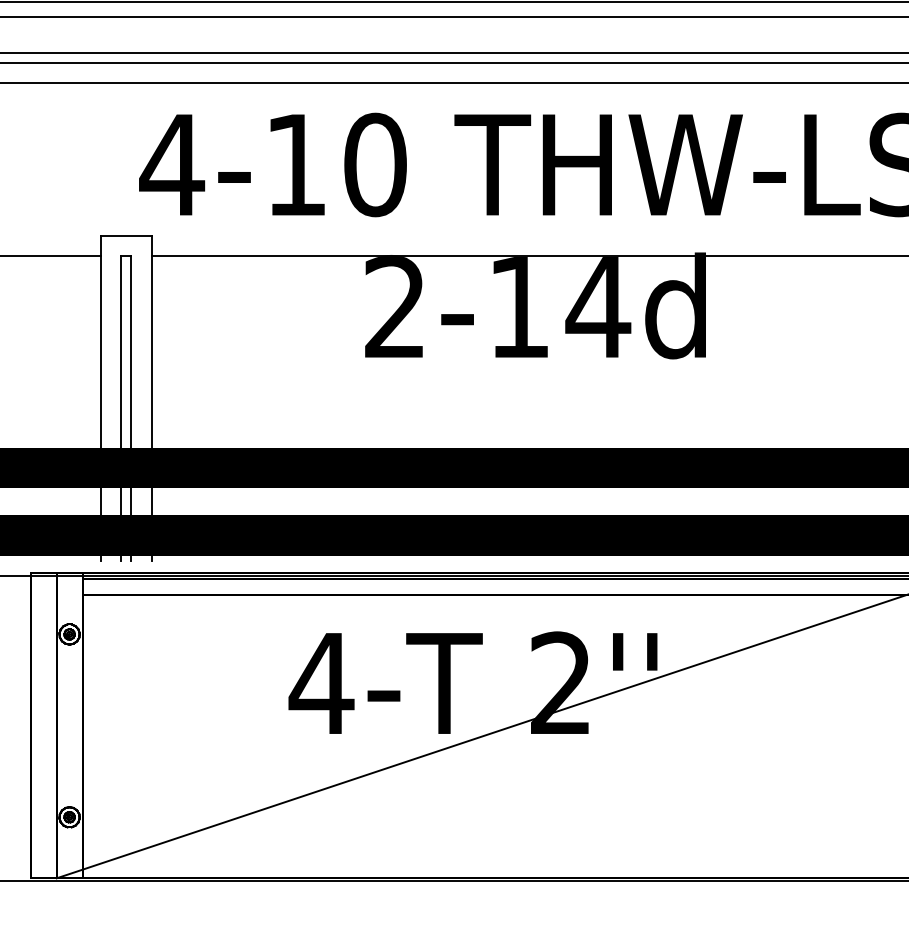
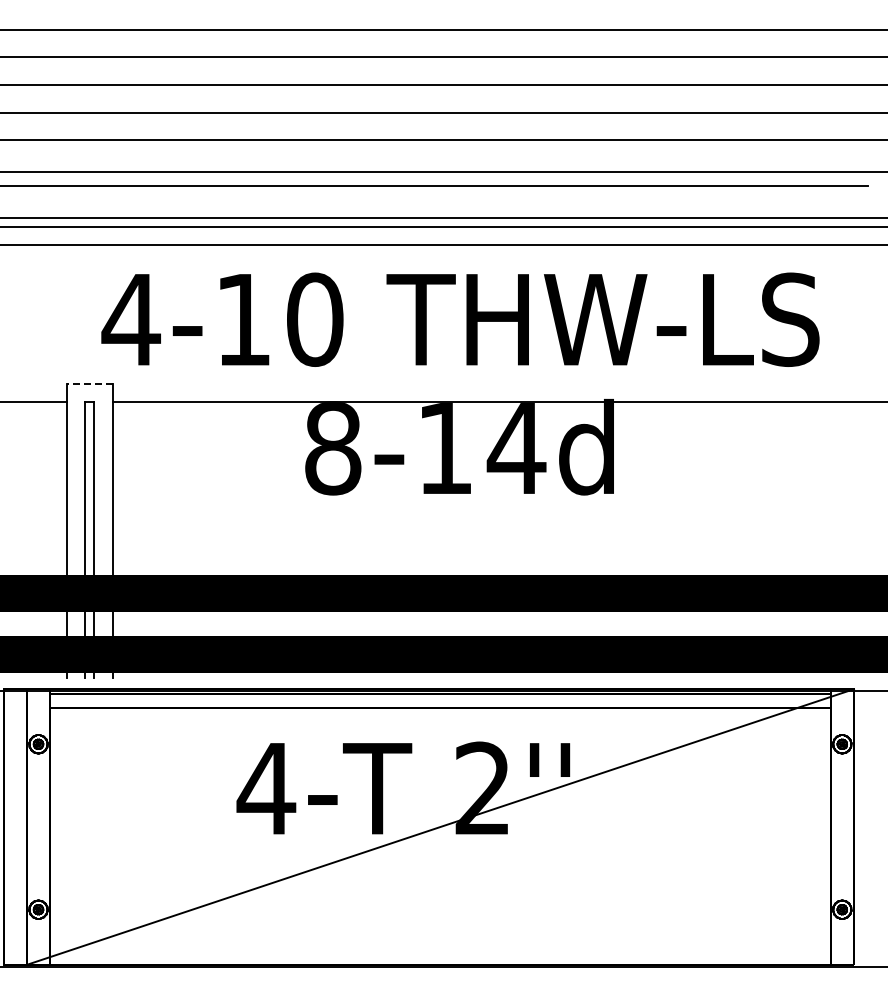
line: (125, 235) -> (89, 383), solid -> dashed
text: (395, 308) -> (333, 449), 2-14d -> 8-14d

